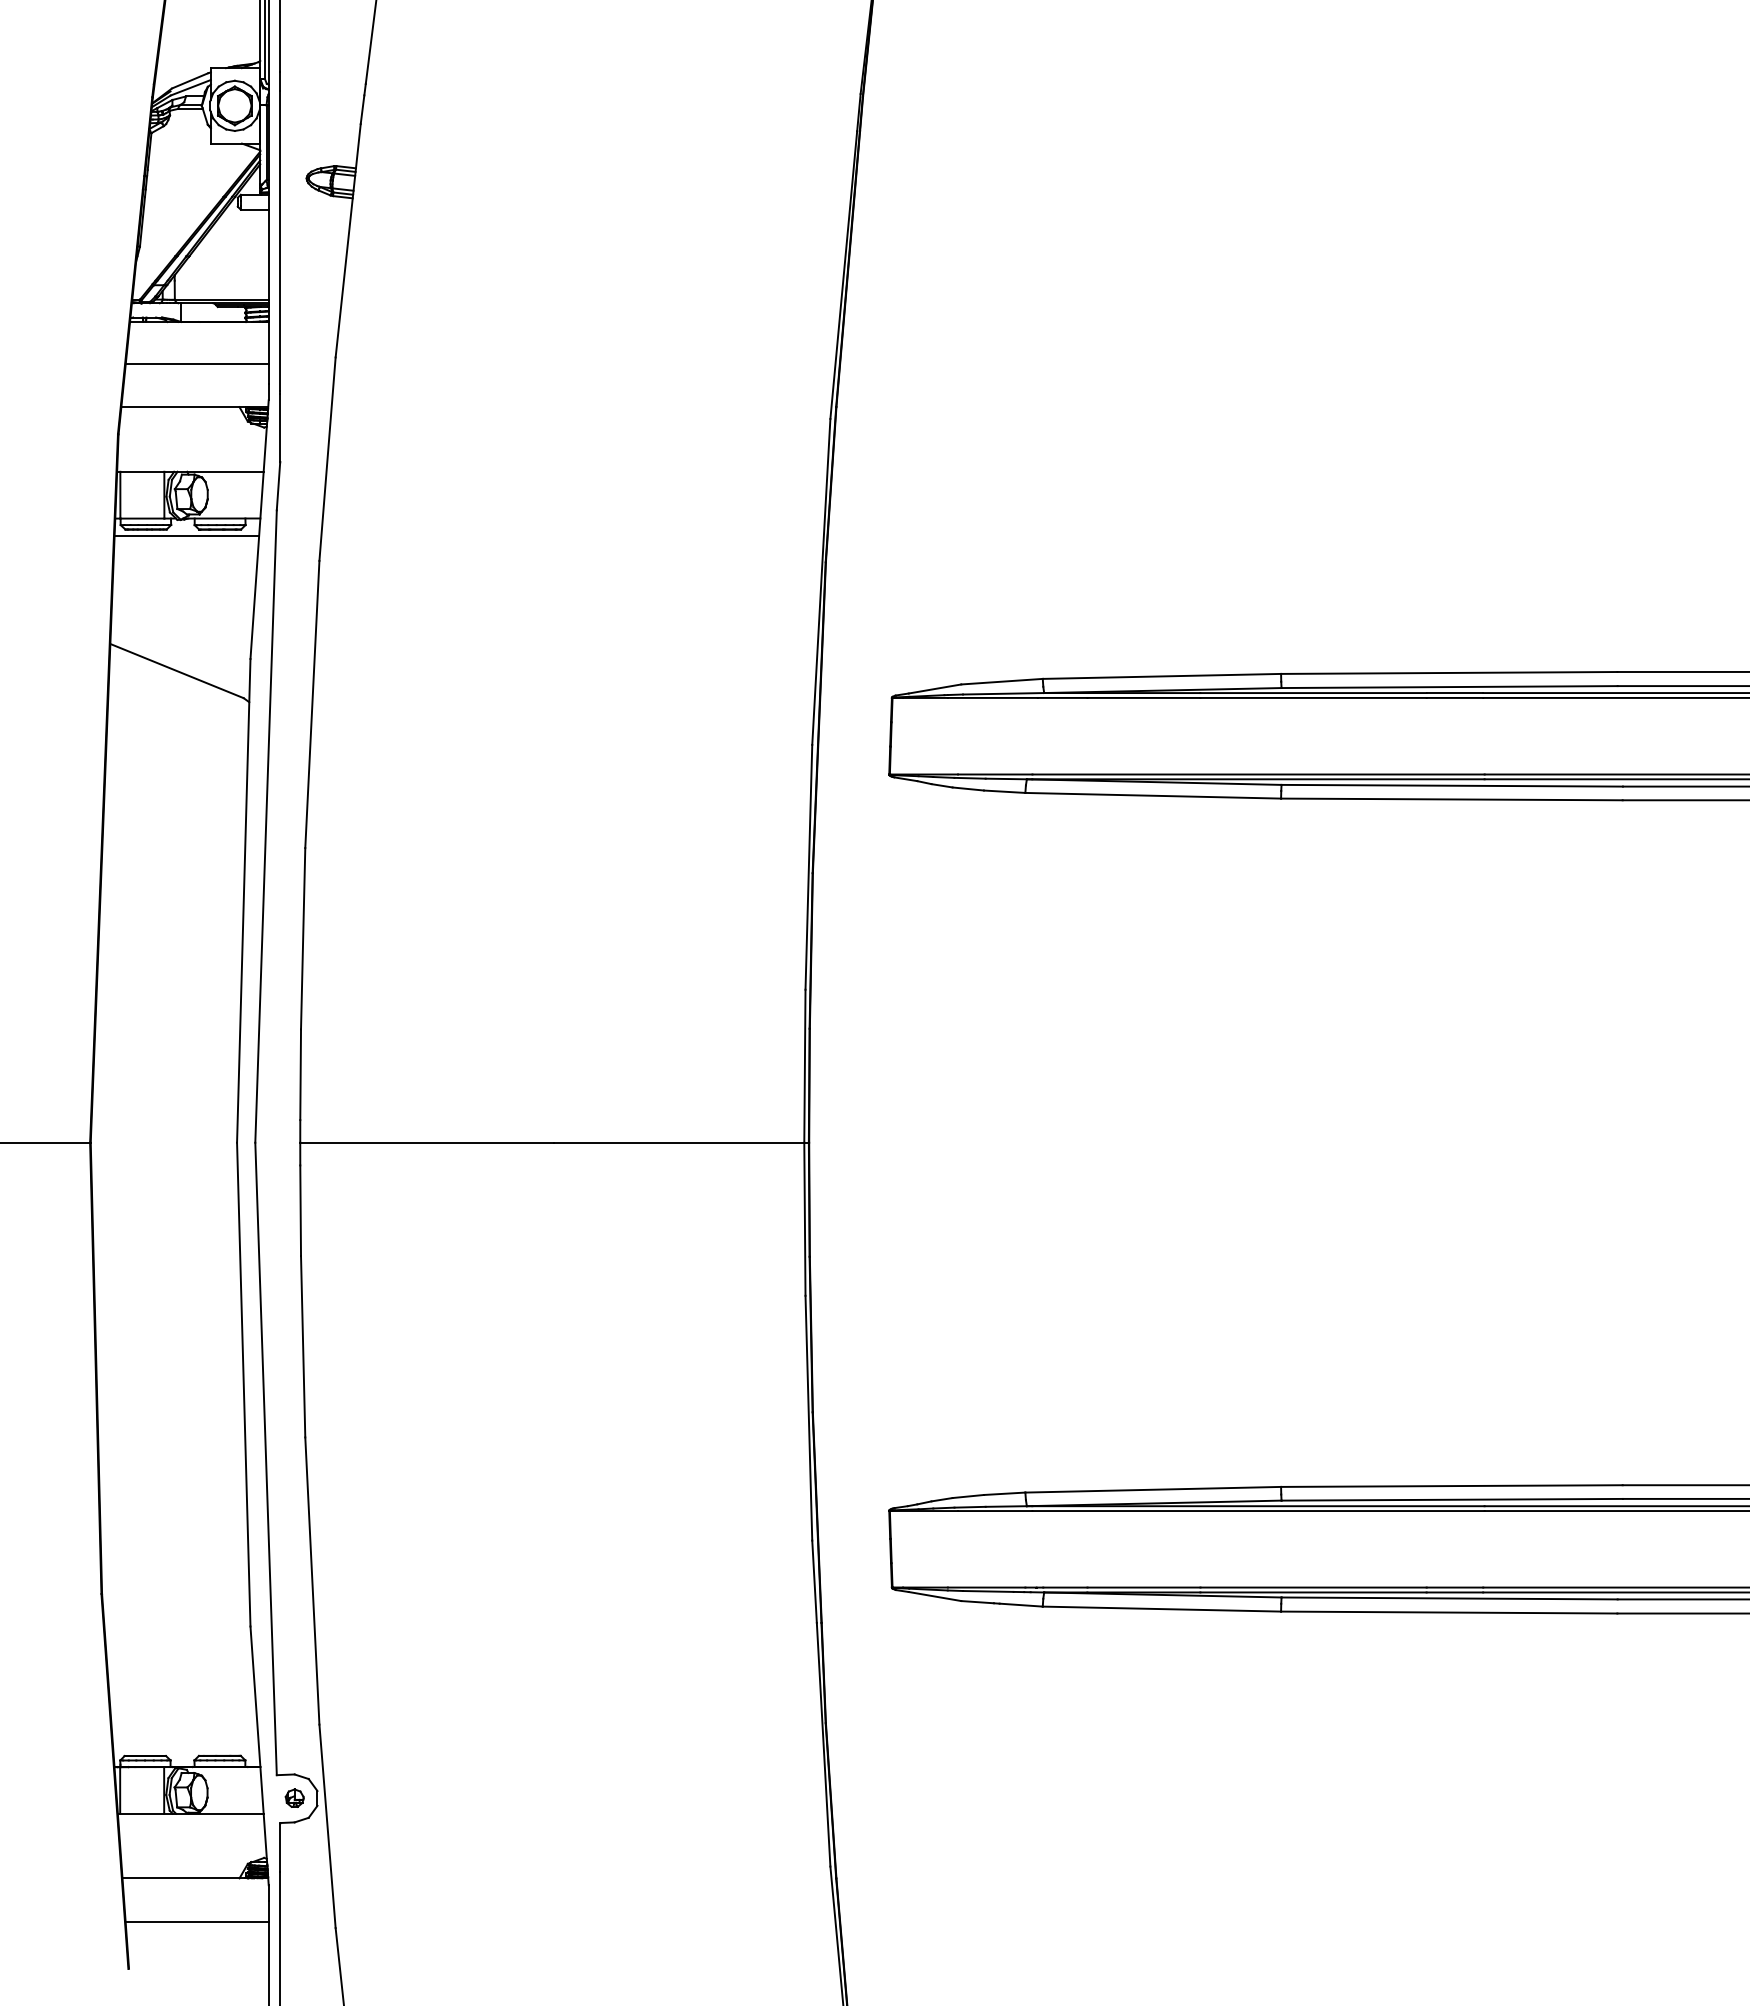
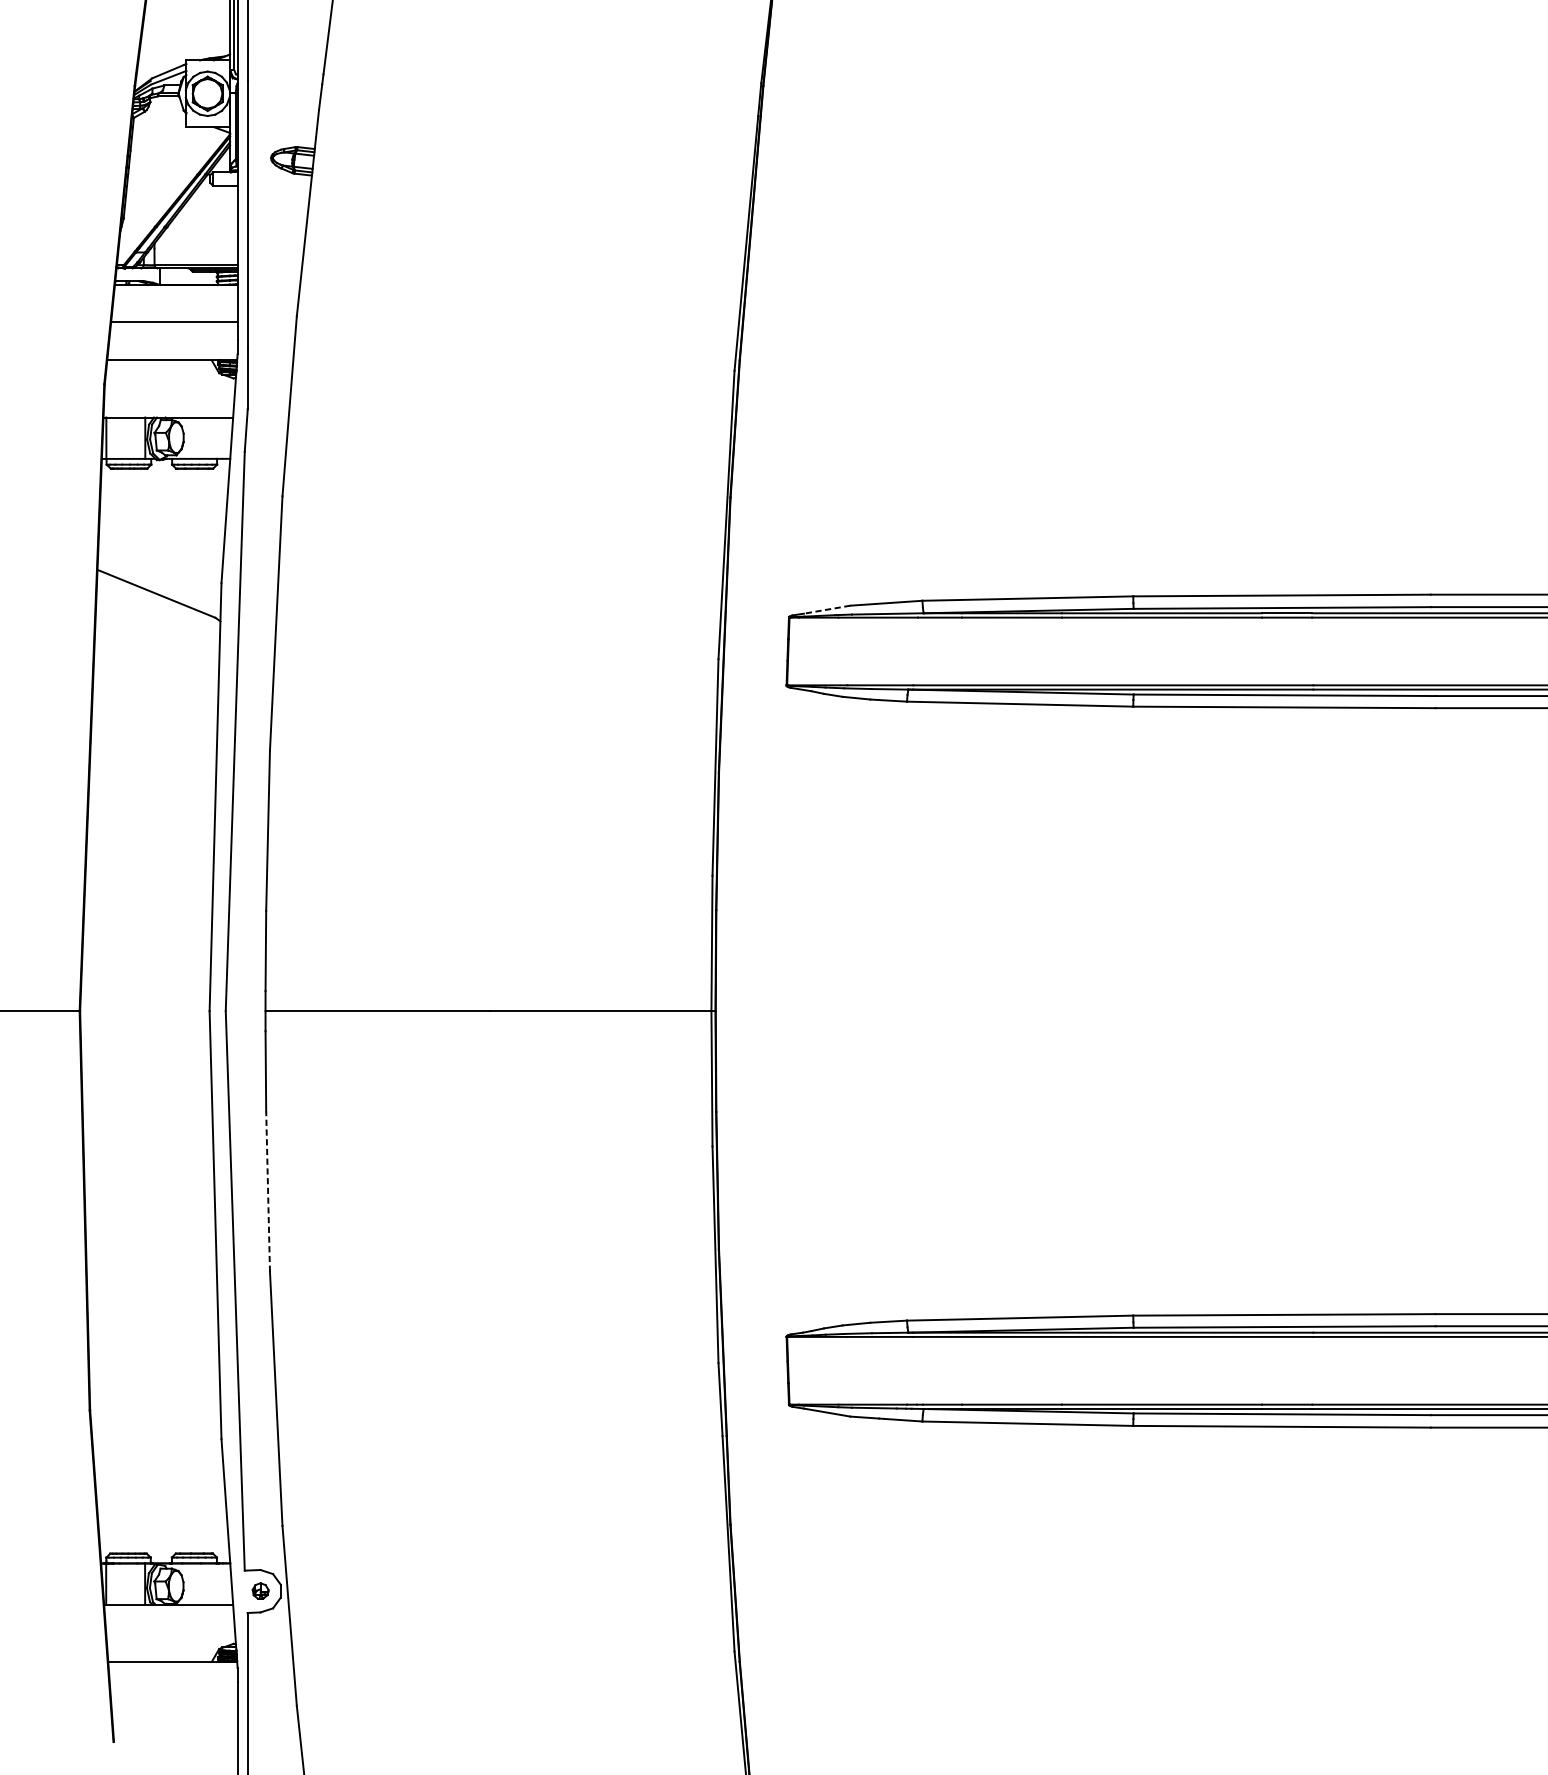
line: (186, 536) -> (164, 474), removed
line: (935, 688) -> (827, 609), solid -> dashed
line: (303, 1346) -> (268, 1191), solid -> dashed
line: (196, 1921) -> (173, 1700), removed

